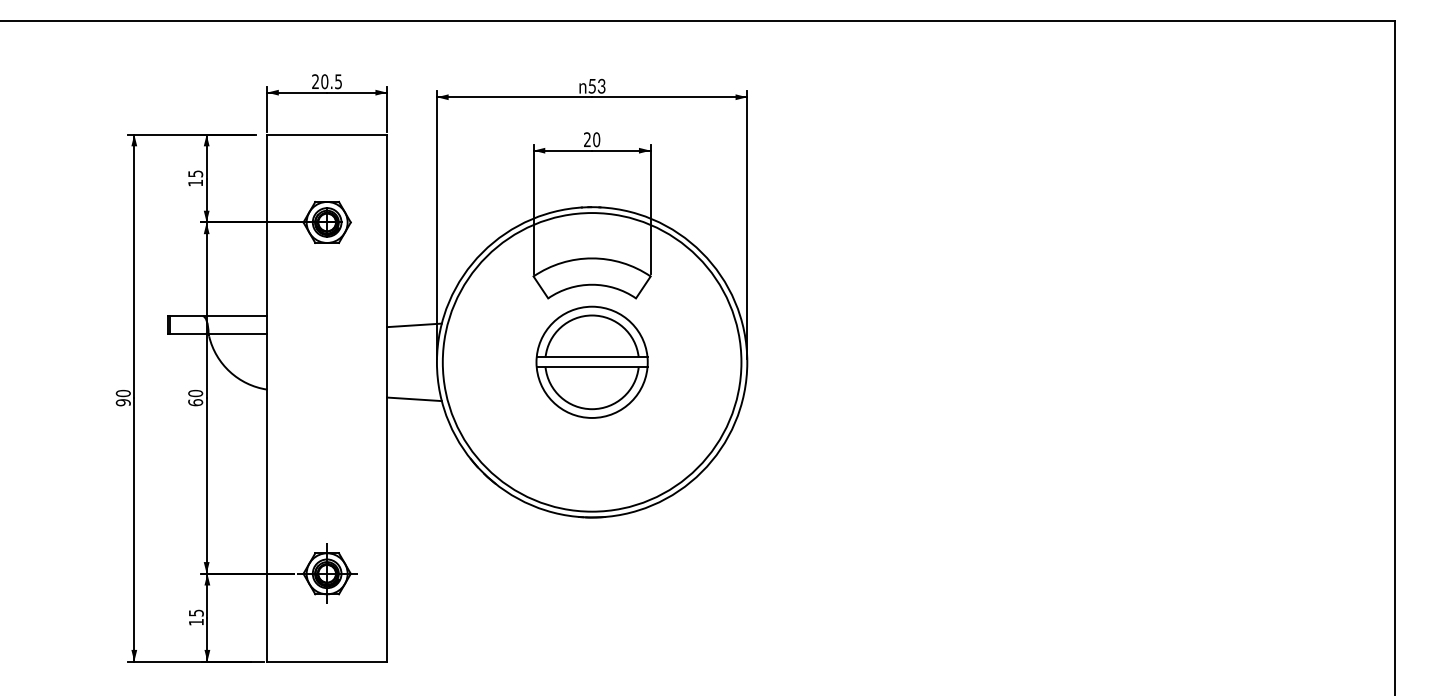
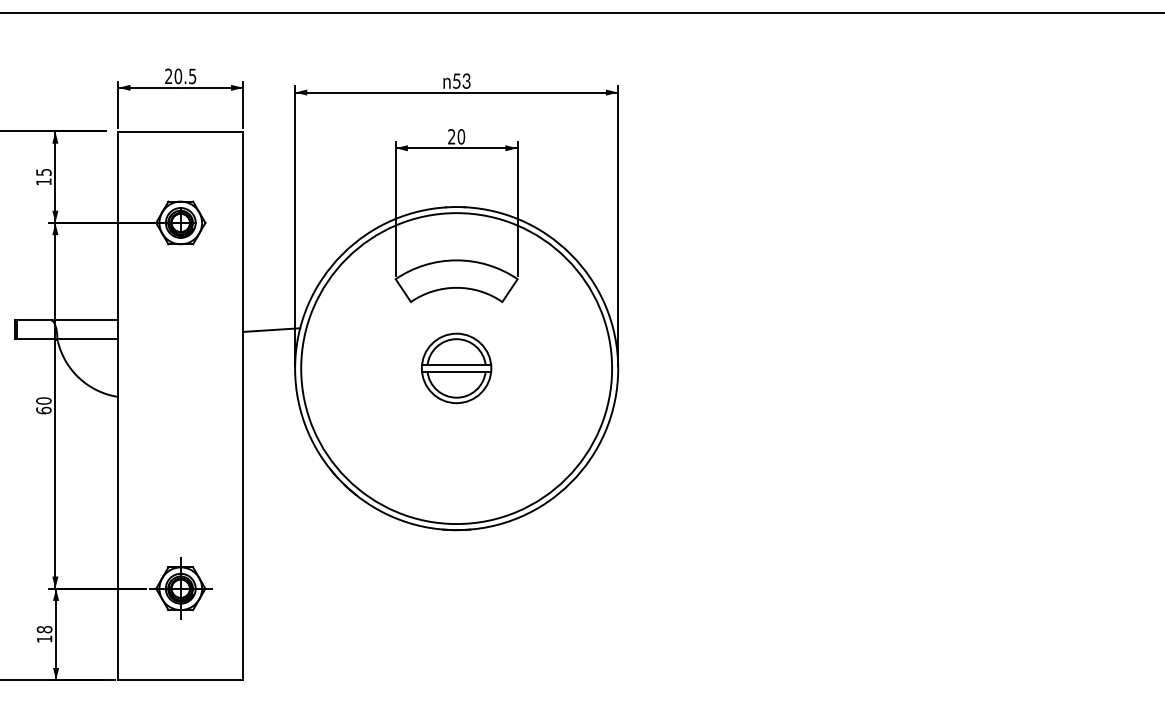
part: (591, 361) -> (456, 367), size x0.6
line: (414, 399) -> (271, 407), removed
text: (195, 612) -> (43, 629), 15 -> 18

